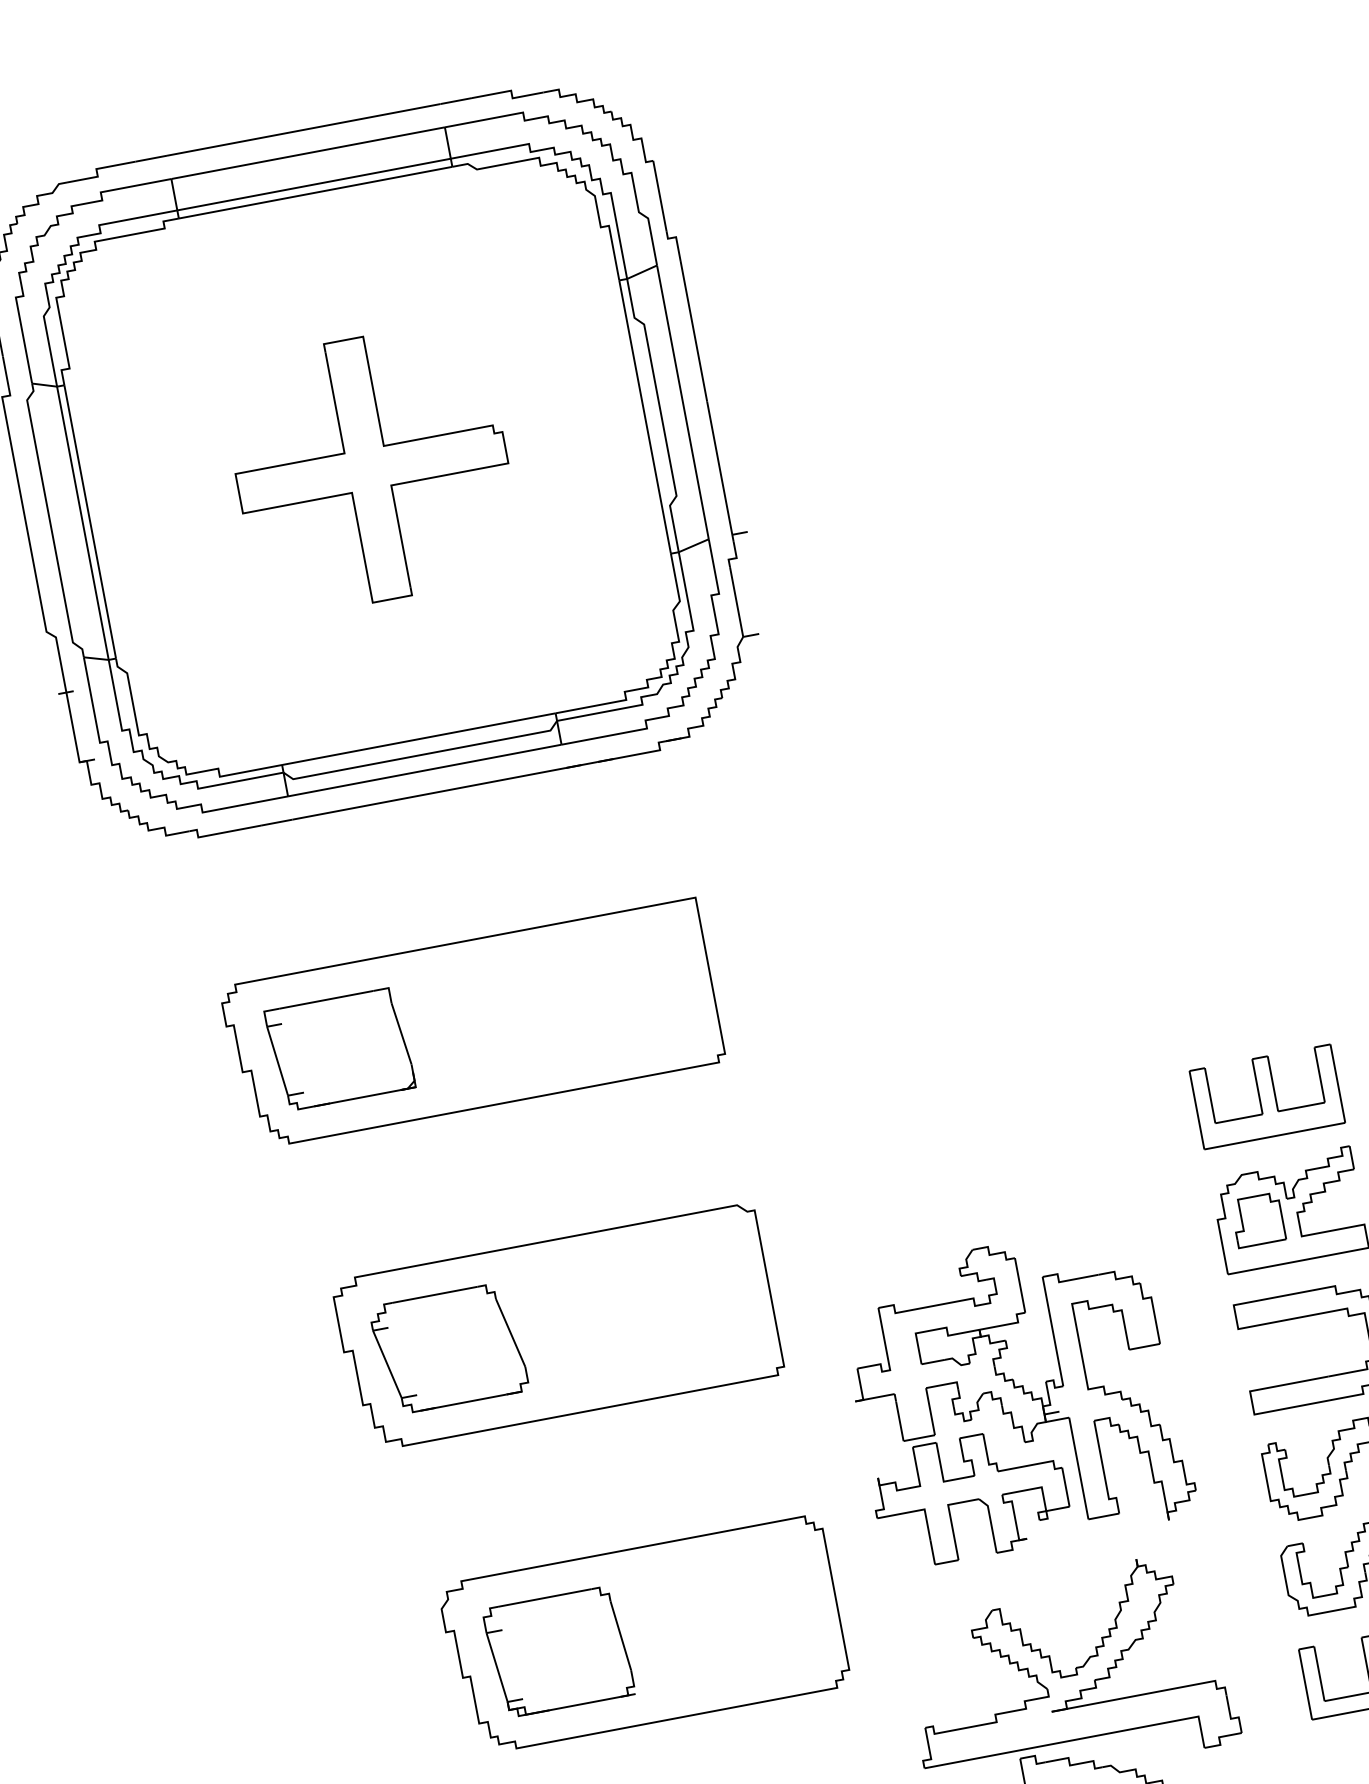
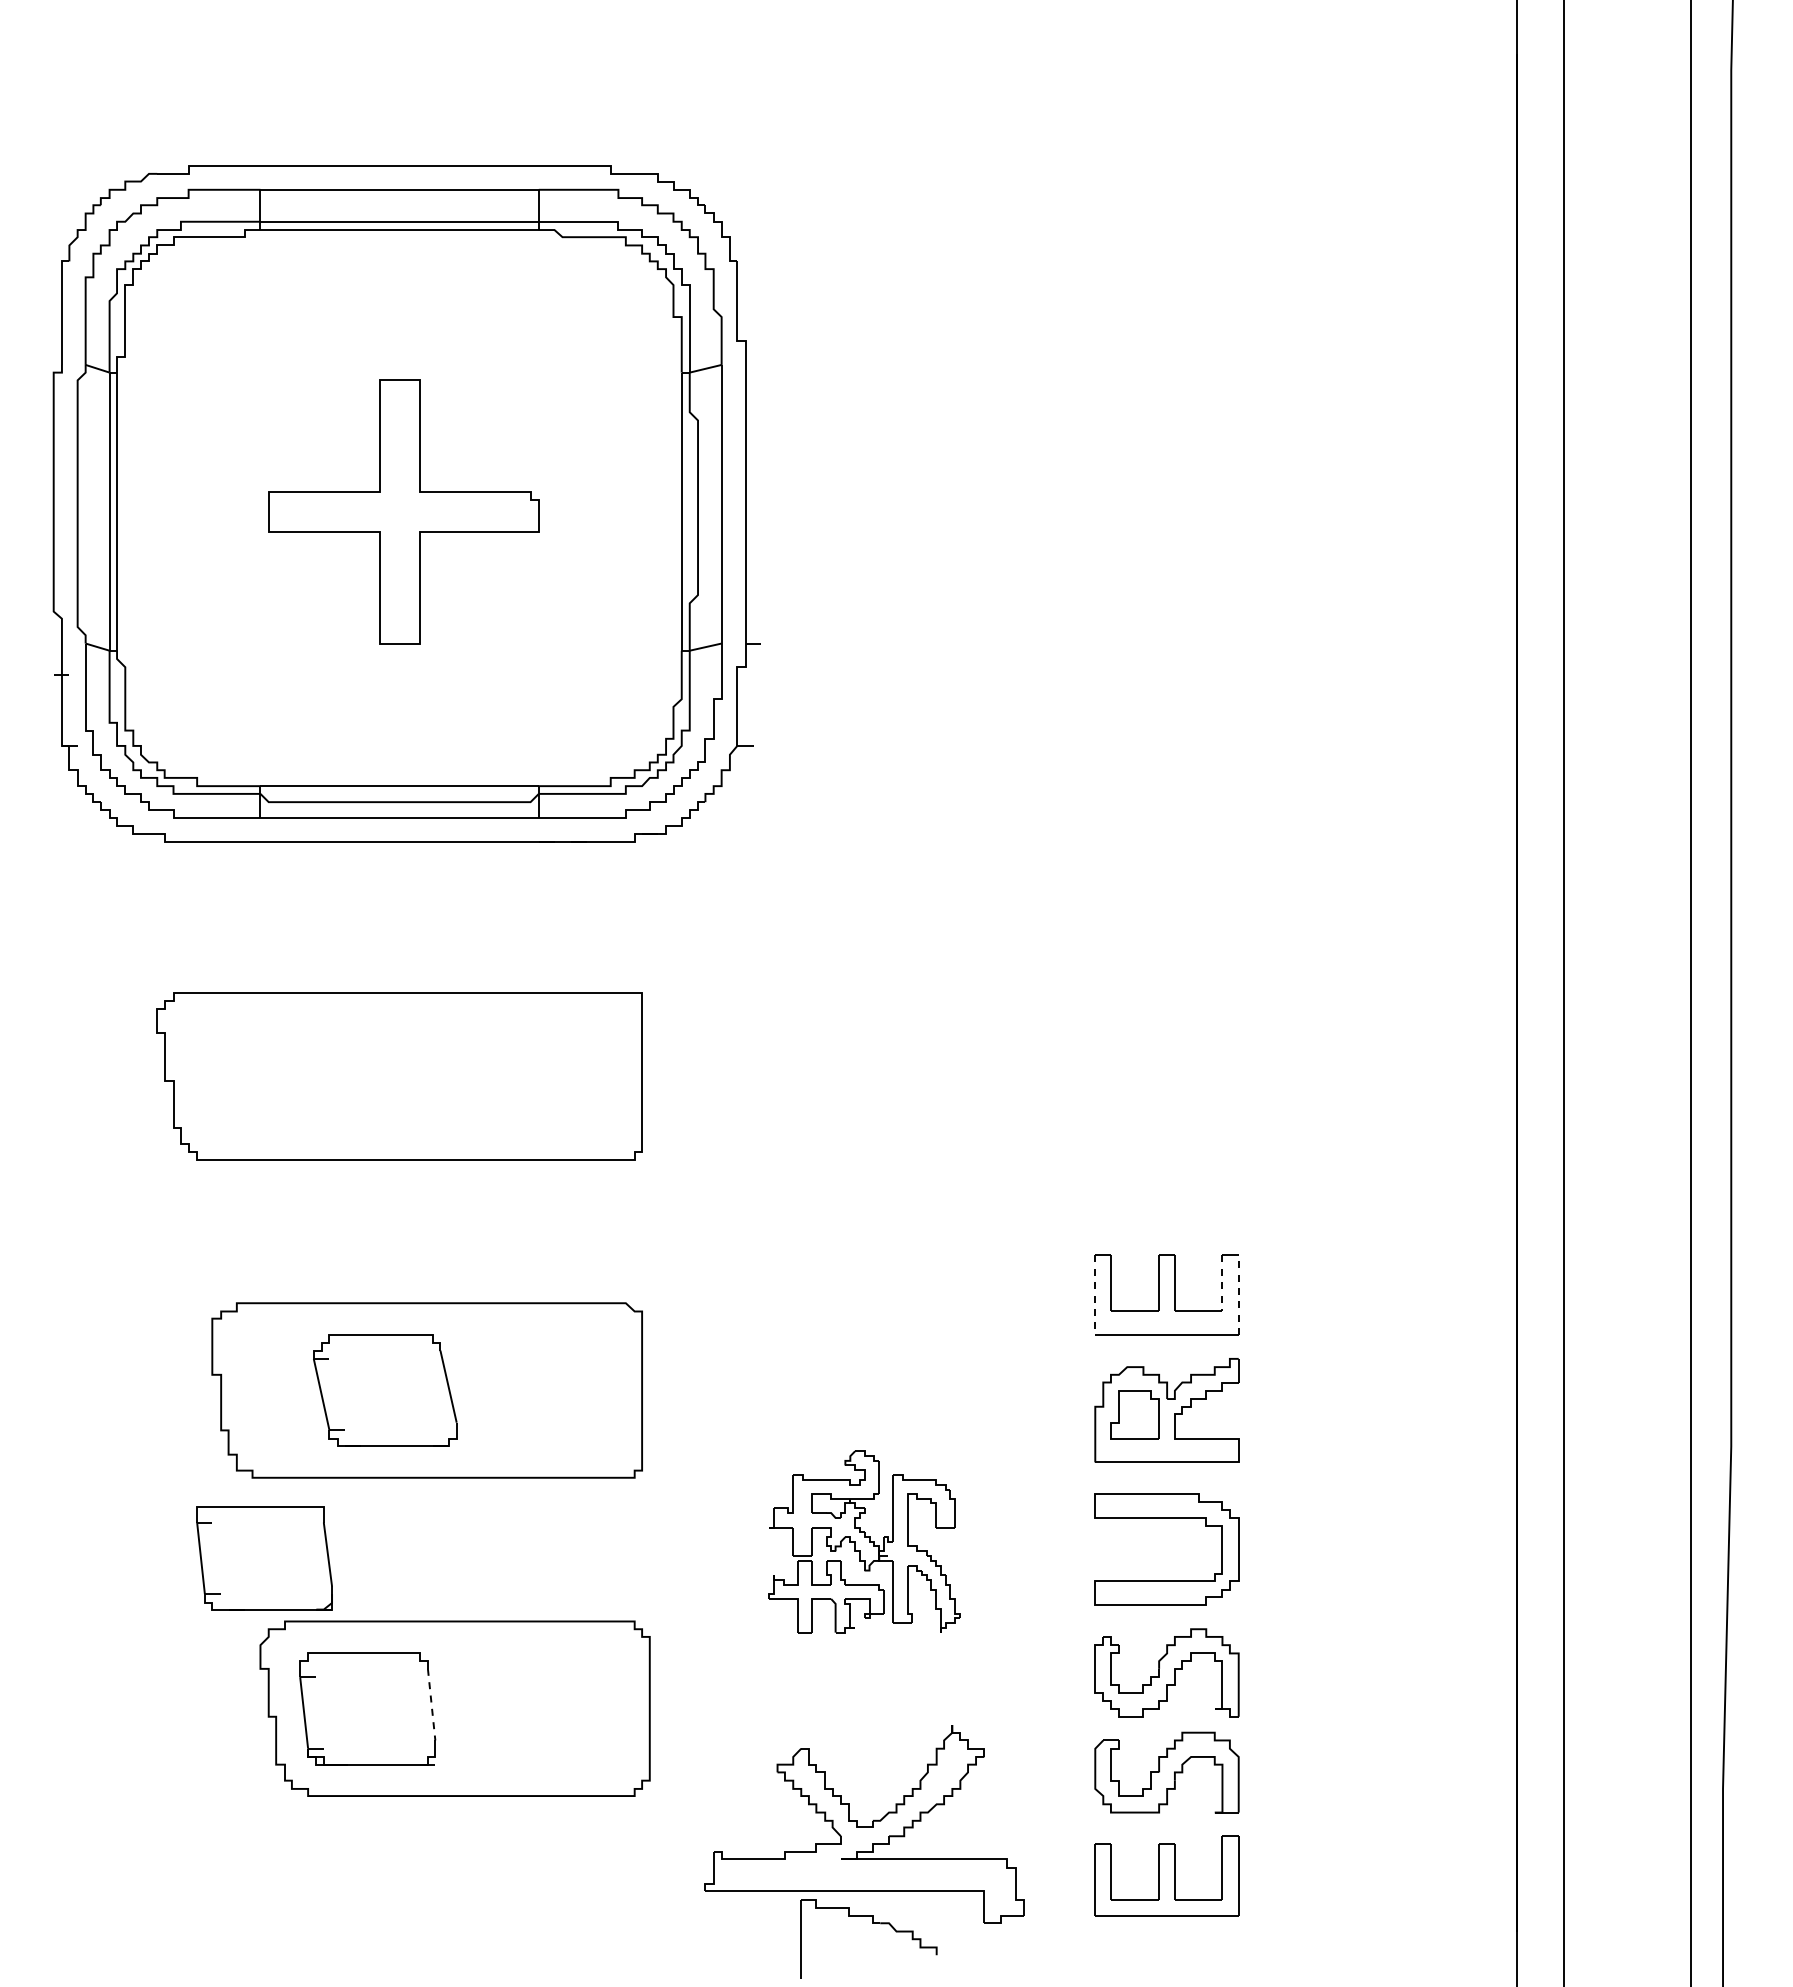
part: (339, 1049) -> (264, 1558), moved
line: (1319, 1075) -> (1222, 1283), solid -> dashed
line: (1337, 1083) -> (1238, 1295), solid -> dashed
line: (1197, 1110) -> (1095, 1295), solid -> dashed
part: (449, 1348) -> (385, 1390), moved
part: (1015, 1395) -> (864, 1541), size x0.6
line: (620, 1635) -> (431, 1704), solid -> dashed

